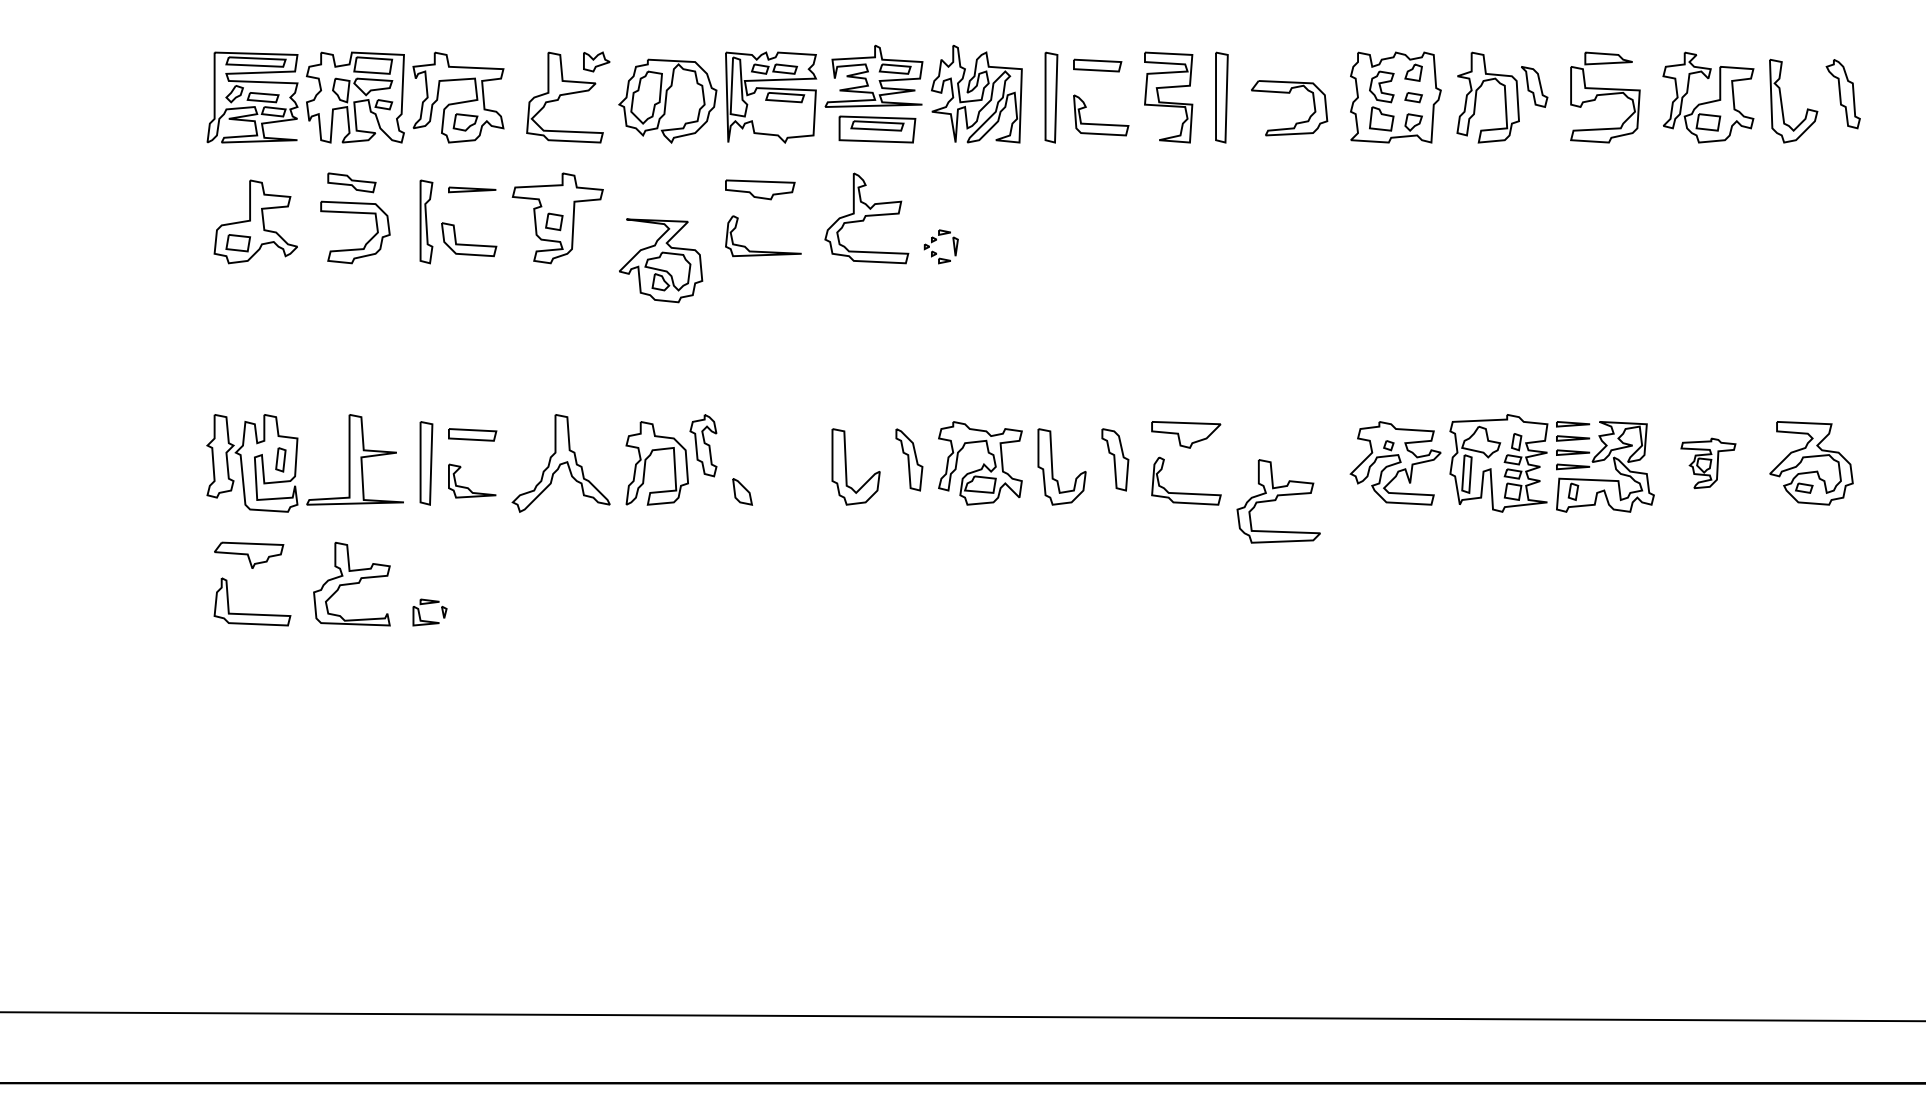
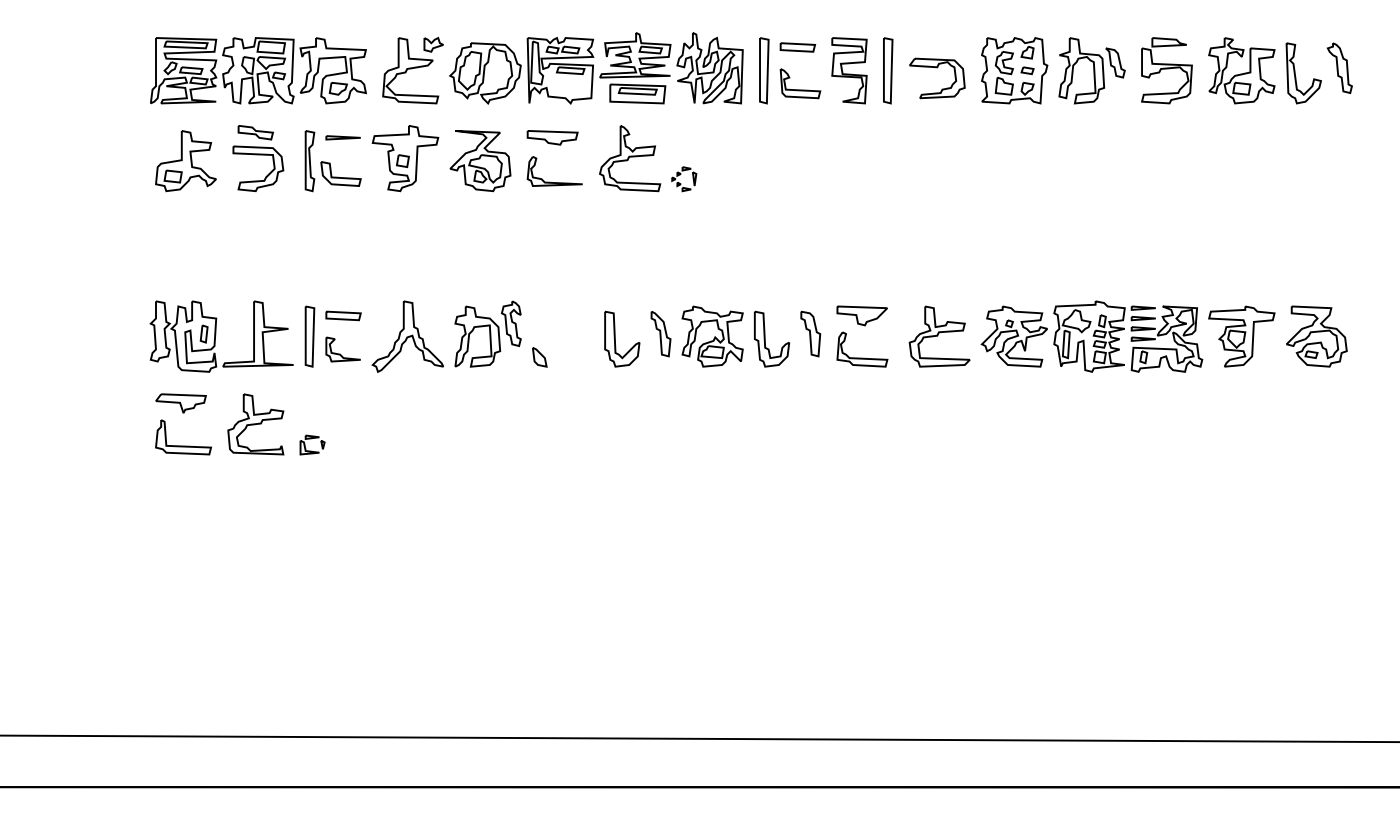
part: (661, 260) -> (480, 160), moved
part: (1708, 463) -> (1241, 336), size x1.67
part: (1278, 501) -> (939, 336), moved

